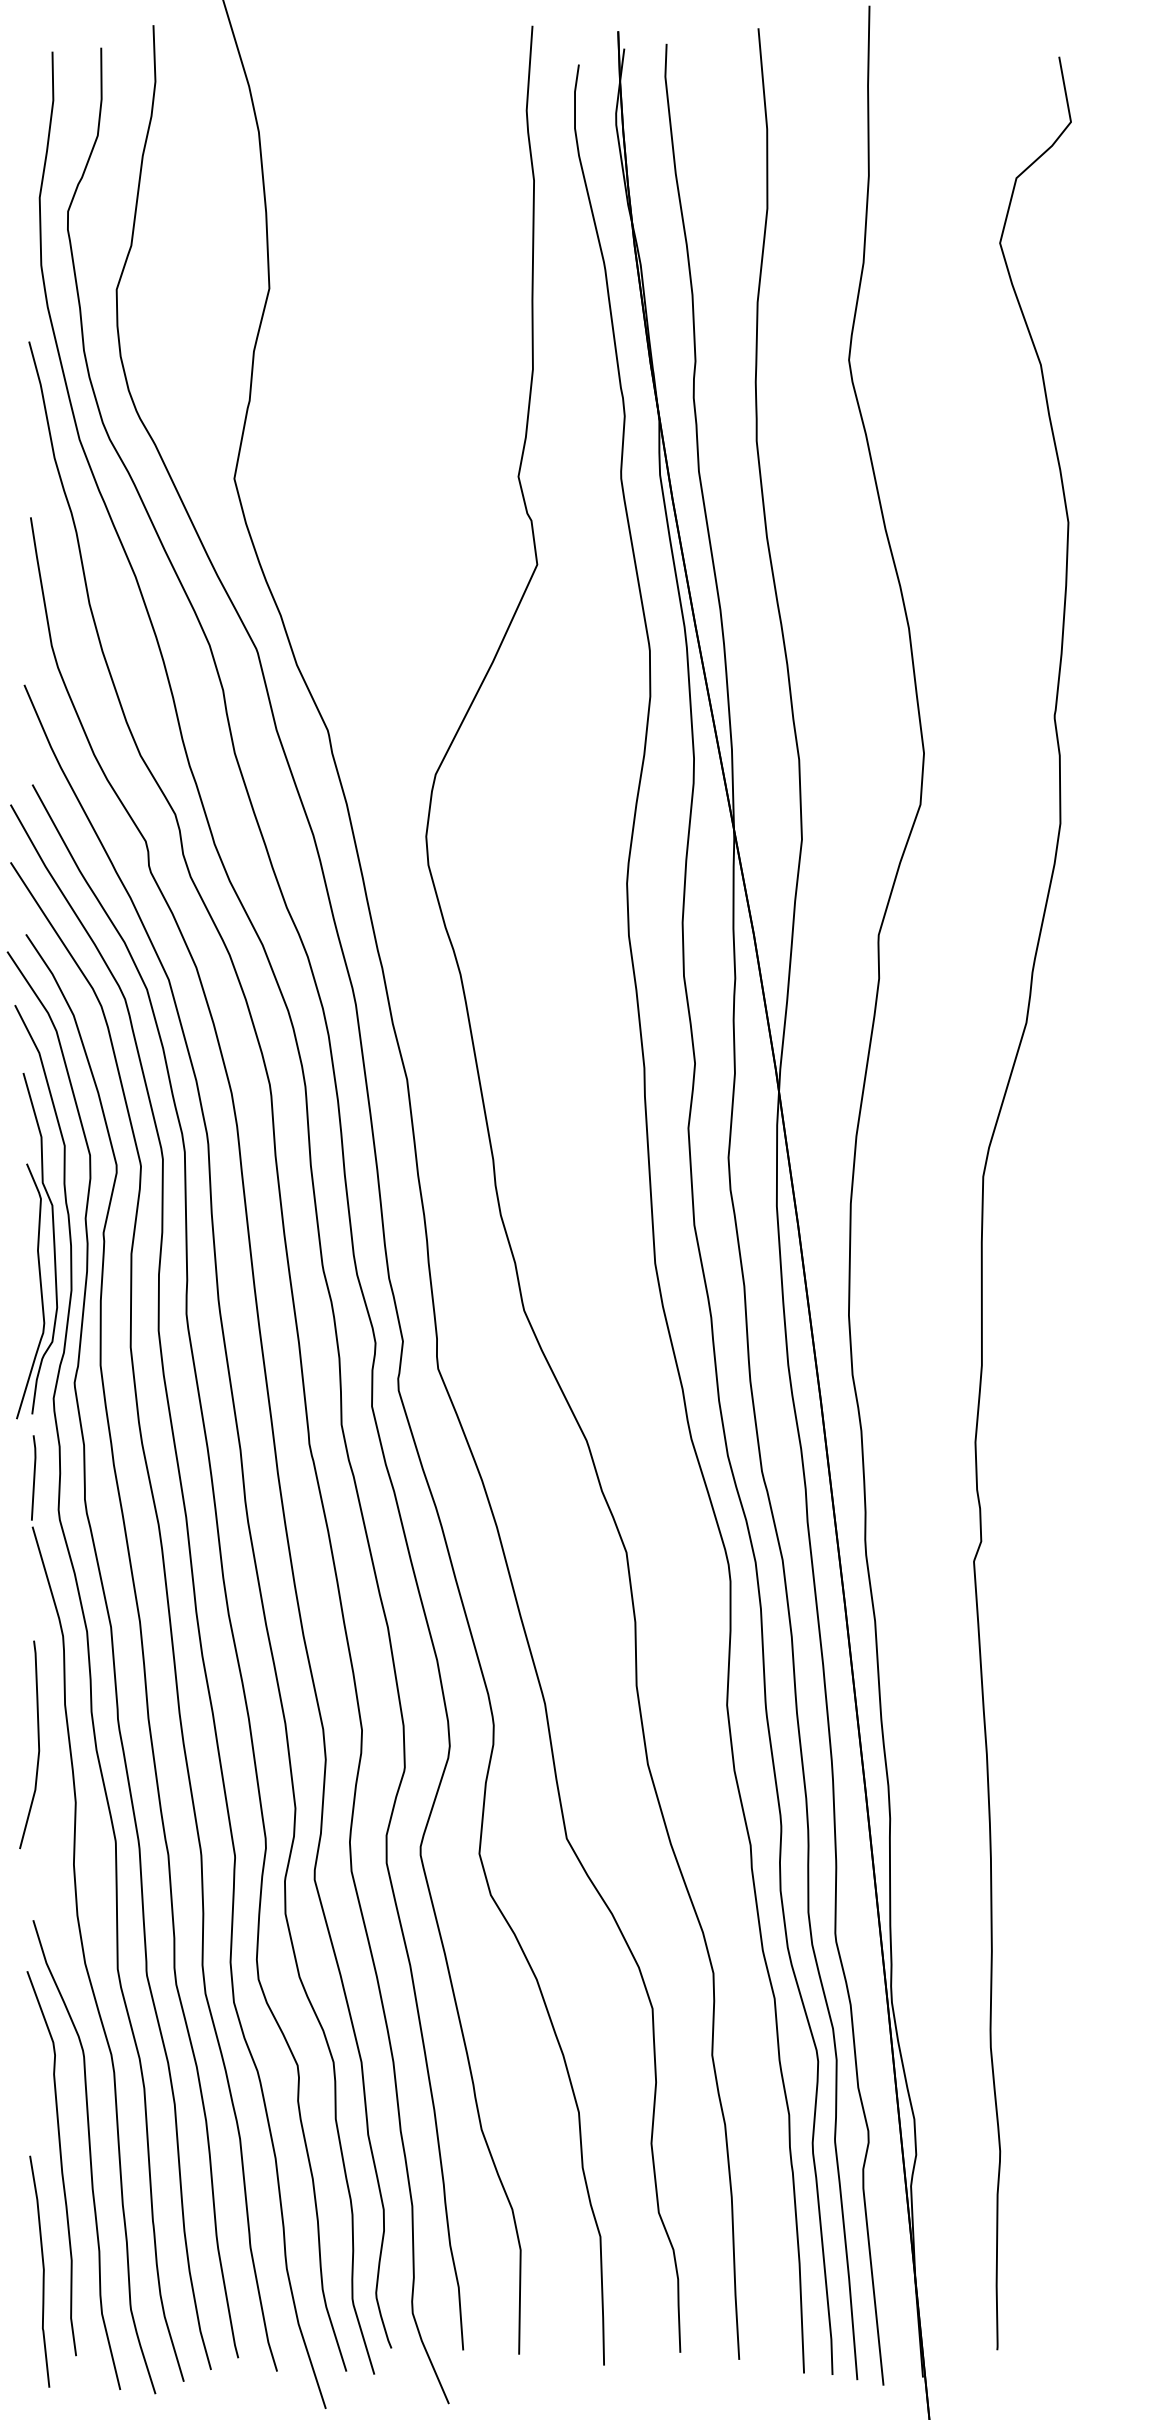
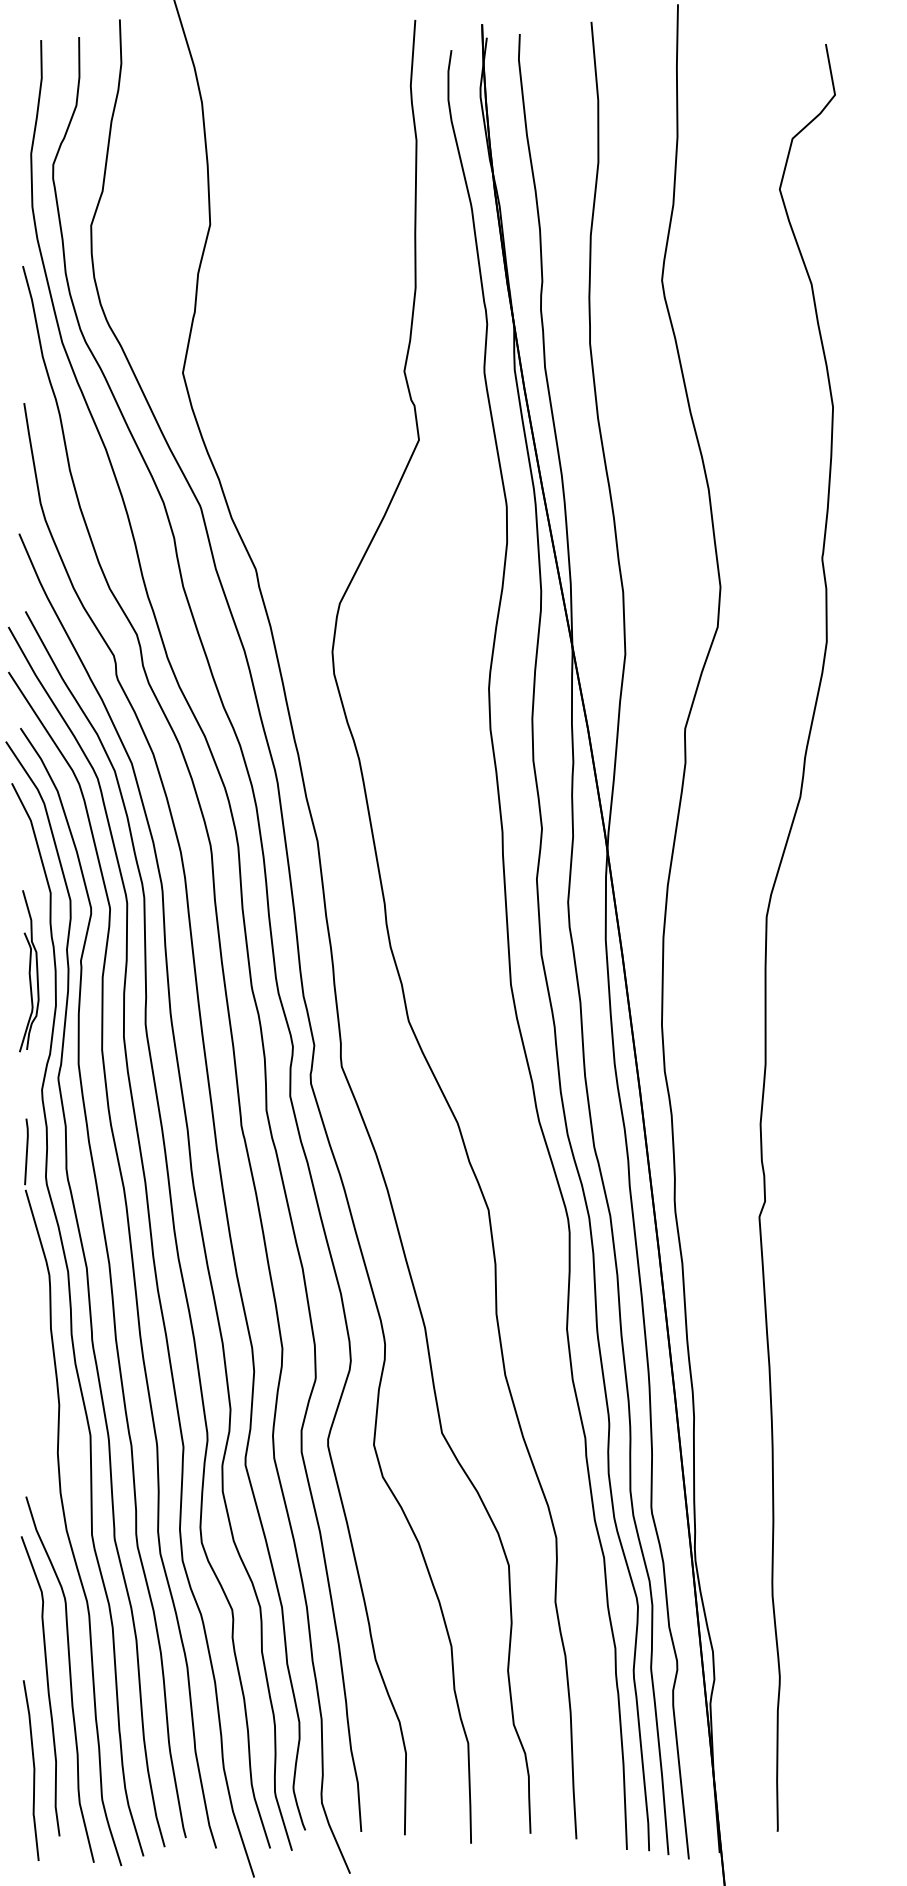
part: (37, 1246) -> (29, 971), size x0.6
curve: (38, 1744) -> (30, 1359), removed

